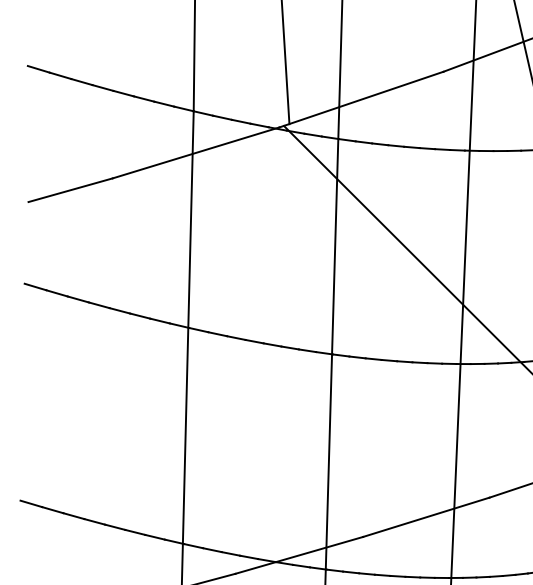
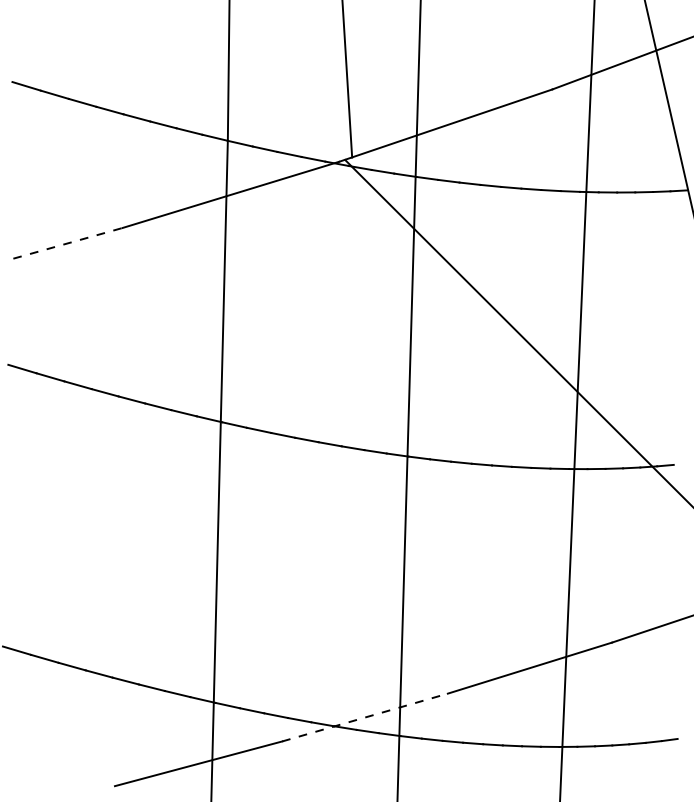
line: (71, 190) -> (68, 243), solid -> dashed
line: (299, 555) -> (365, 717), solid -> dashed

